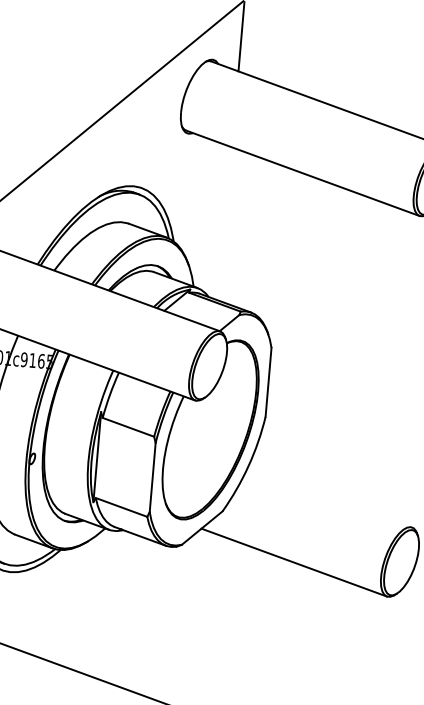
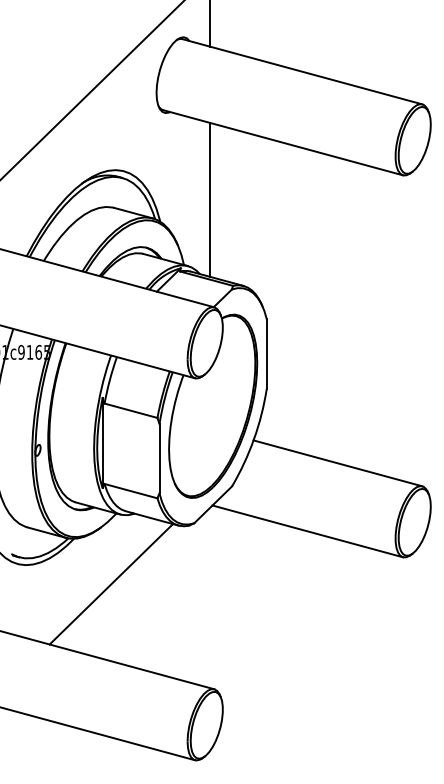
line: (225, 223) -> (210, 199), added
line: (329, 497) -> (337, 463), added
line: (94, 598) -> (111, 584), added

